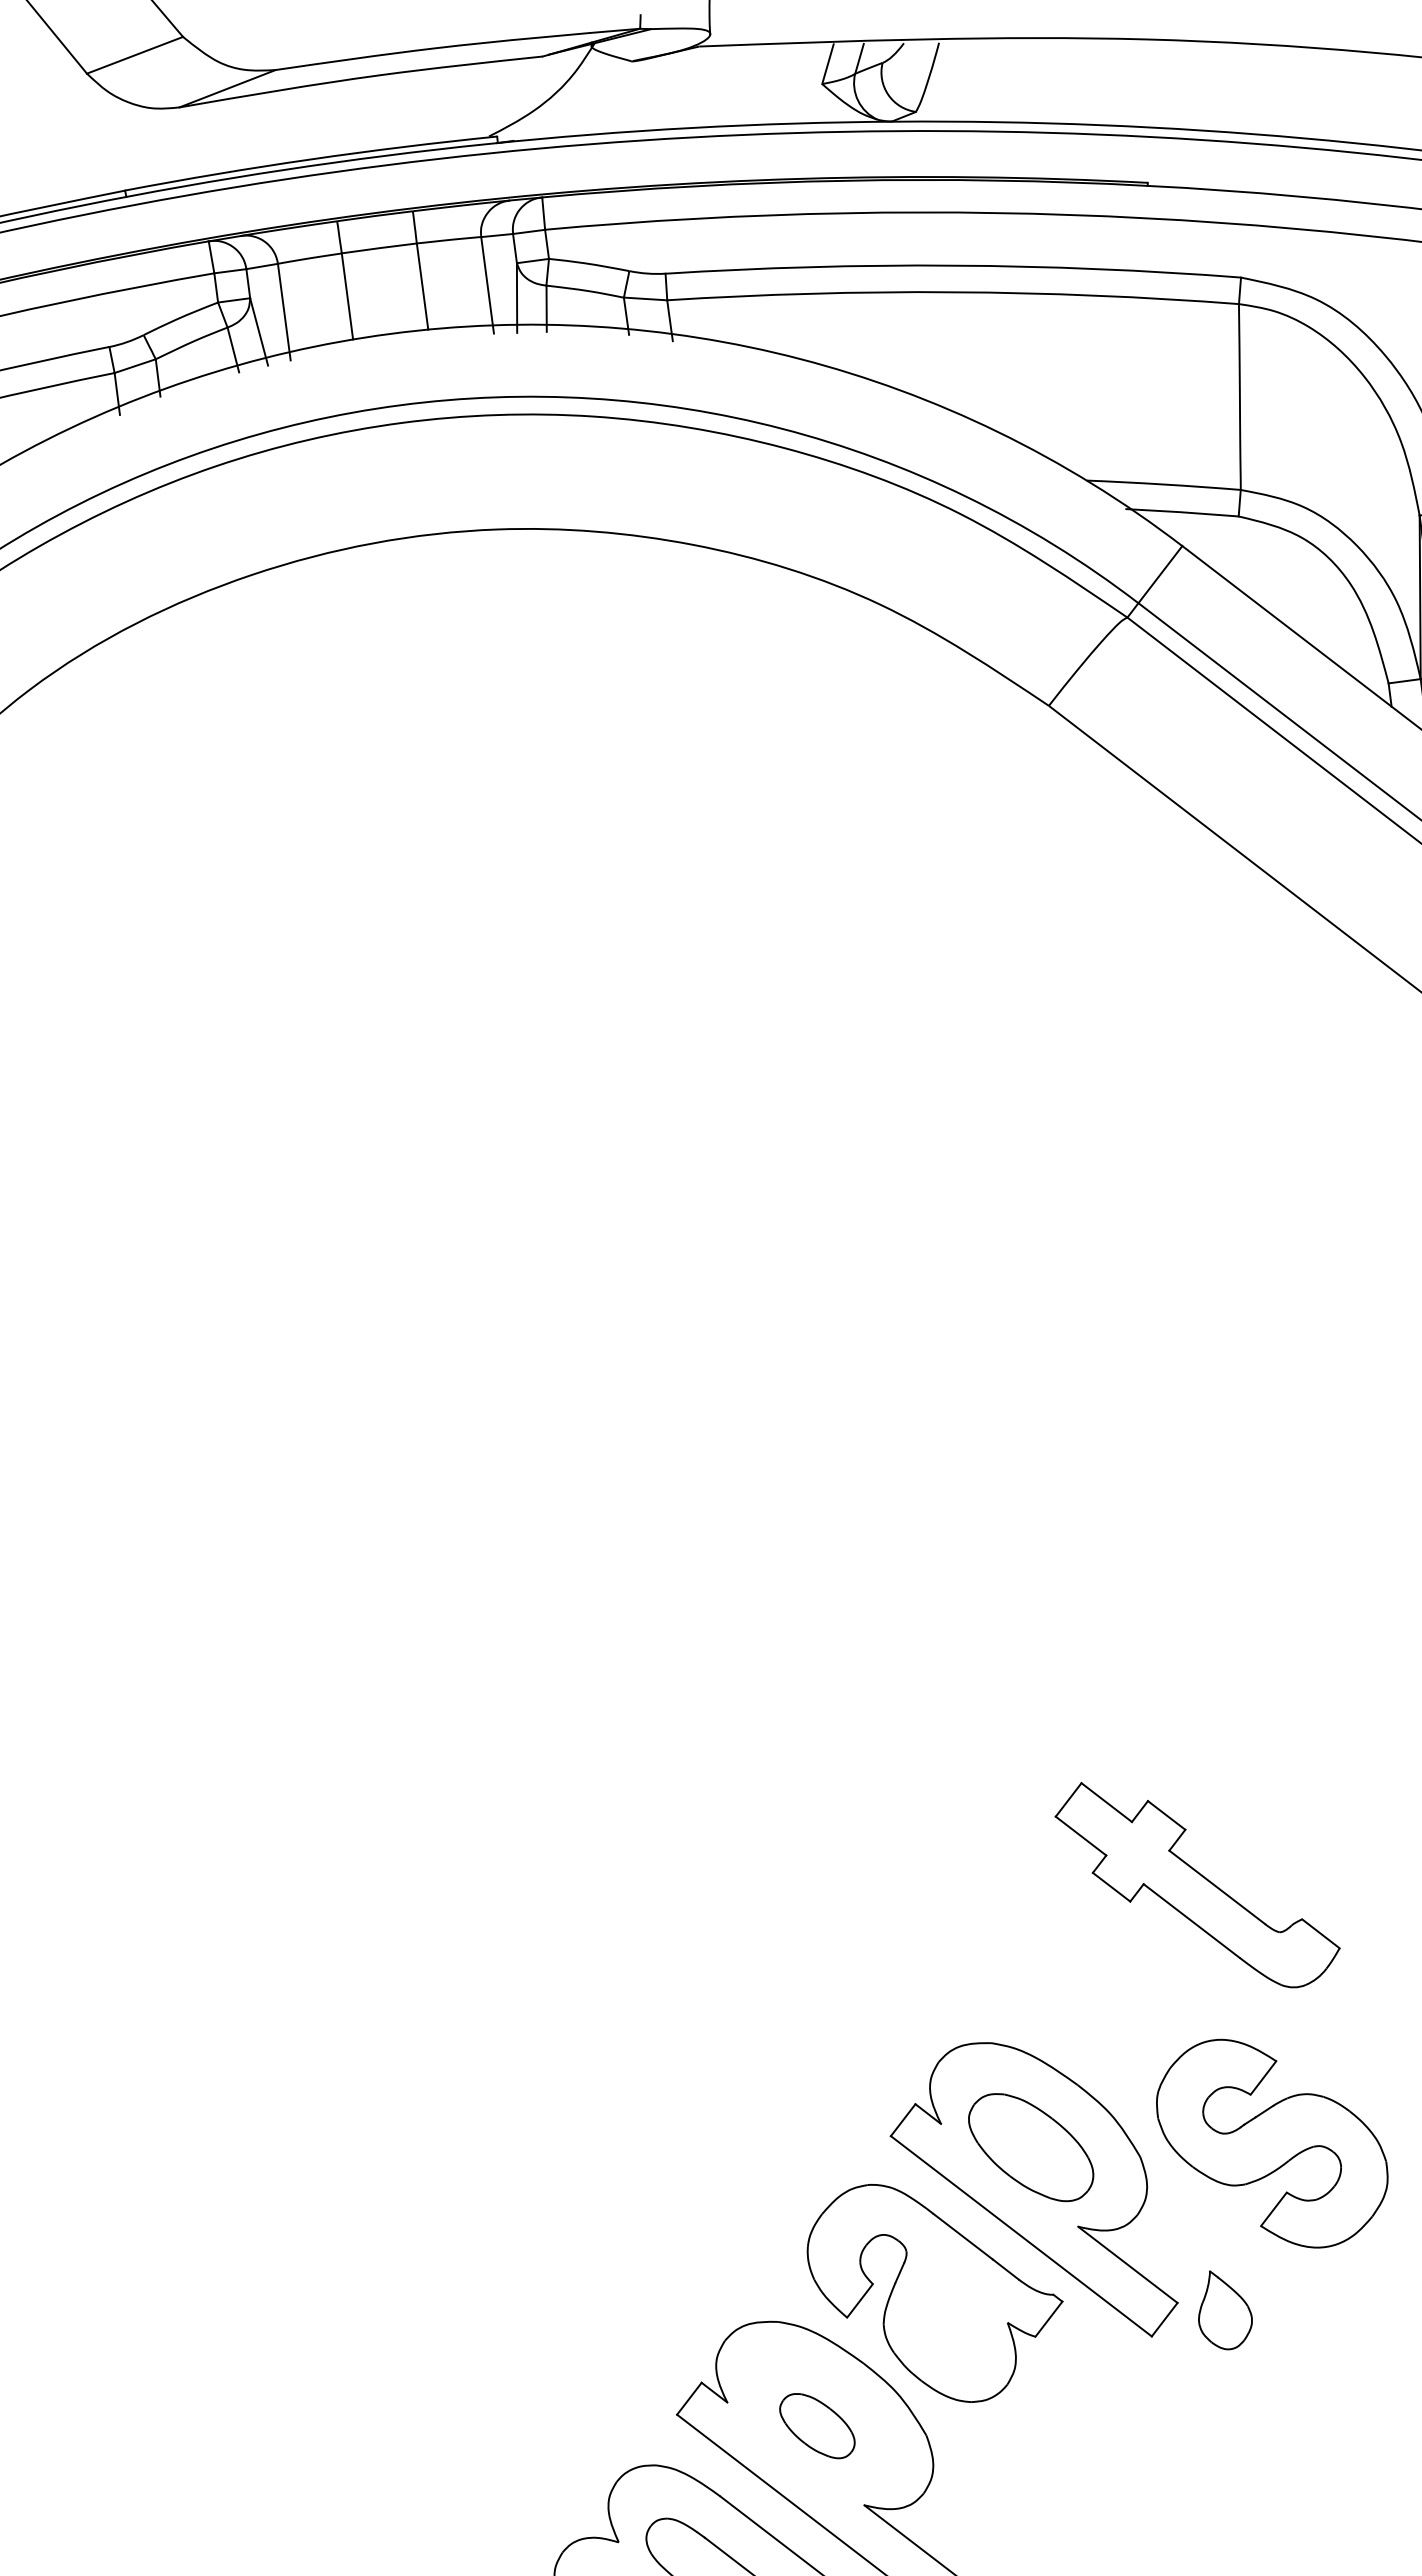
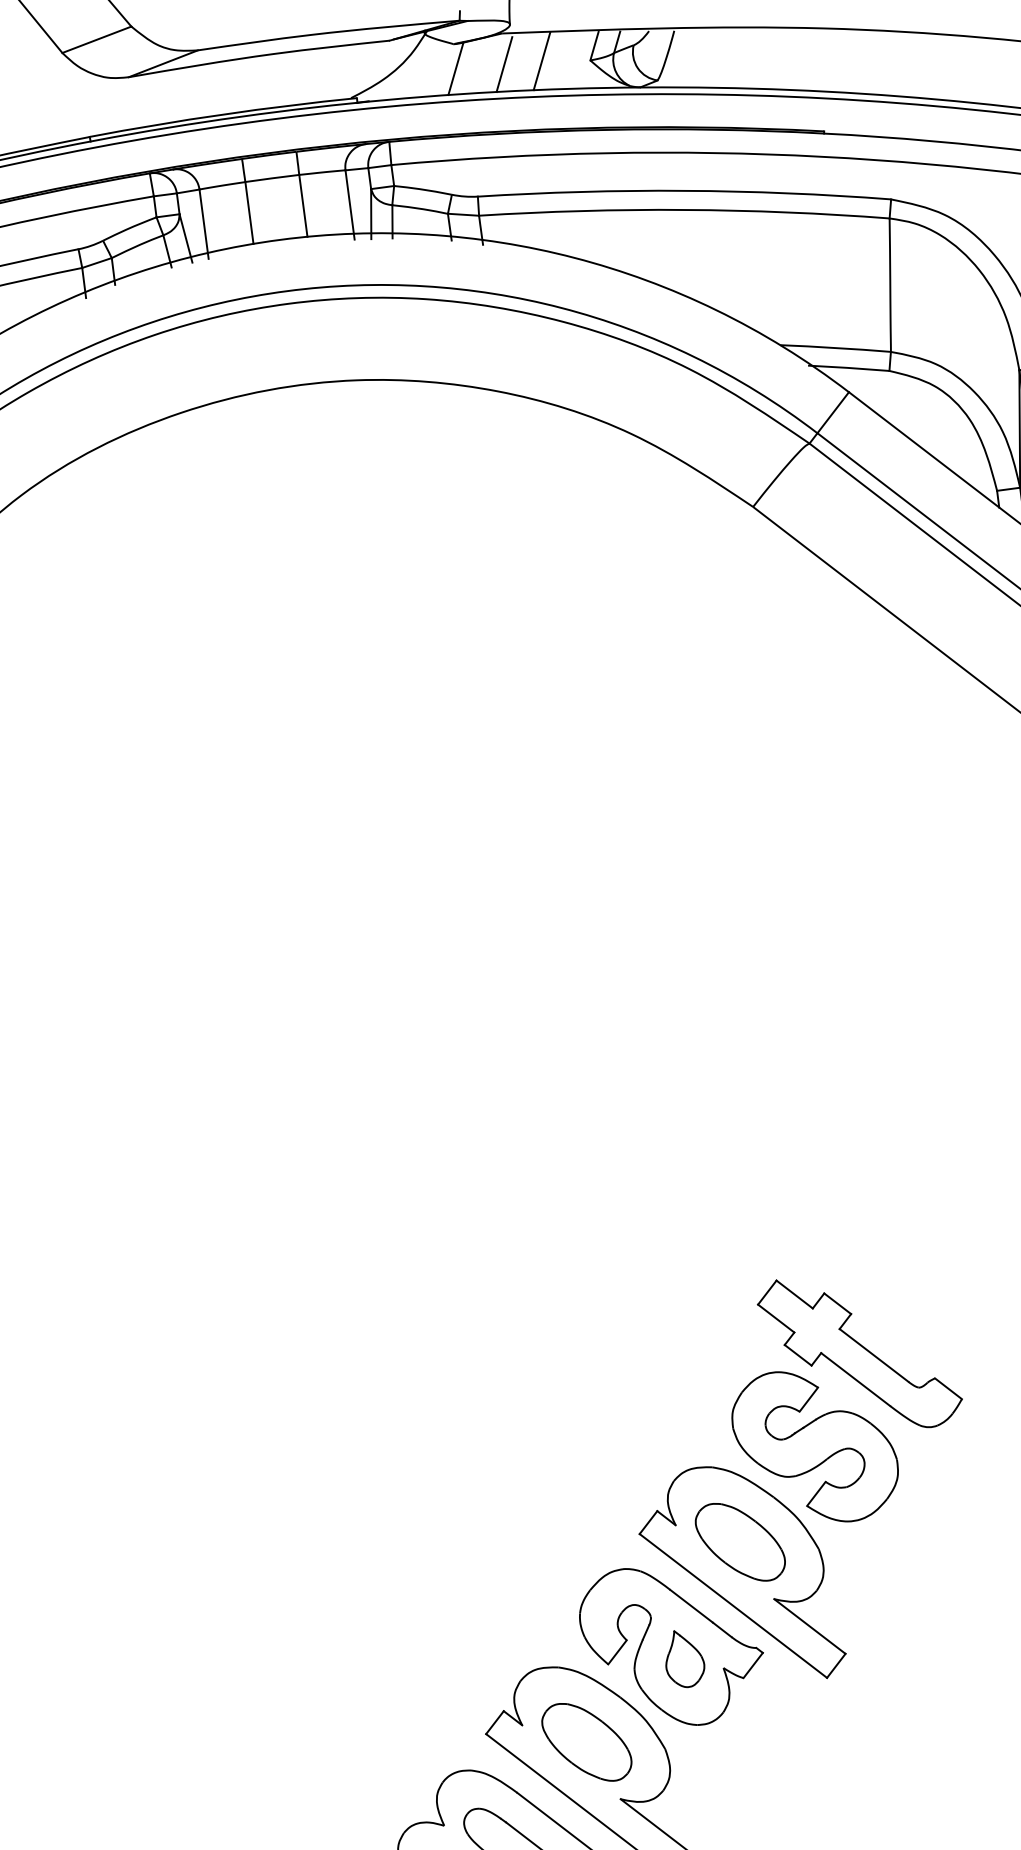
line: (754, 85) -> (541, 61), added
line: (702, 89) -> (504, 64), added
line: (634, 95) -> (455, 68), added
part: (1272, 2143) -> (815, 1446), moved
part: (1225, 2310) -> (685, 1659), moved
part: (817, 2425) -> (586, 1741), size x1.67

